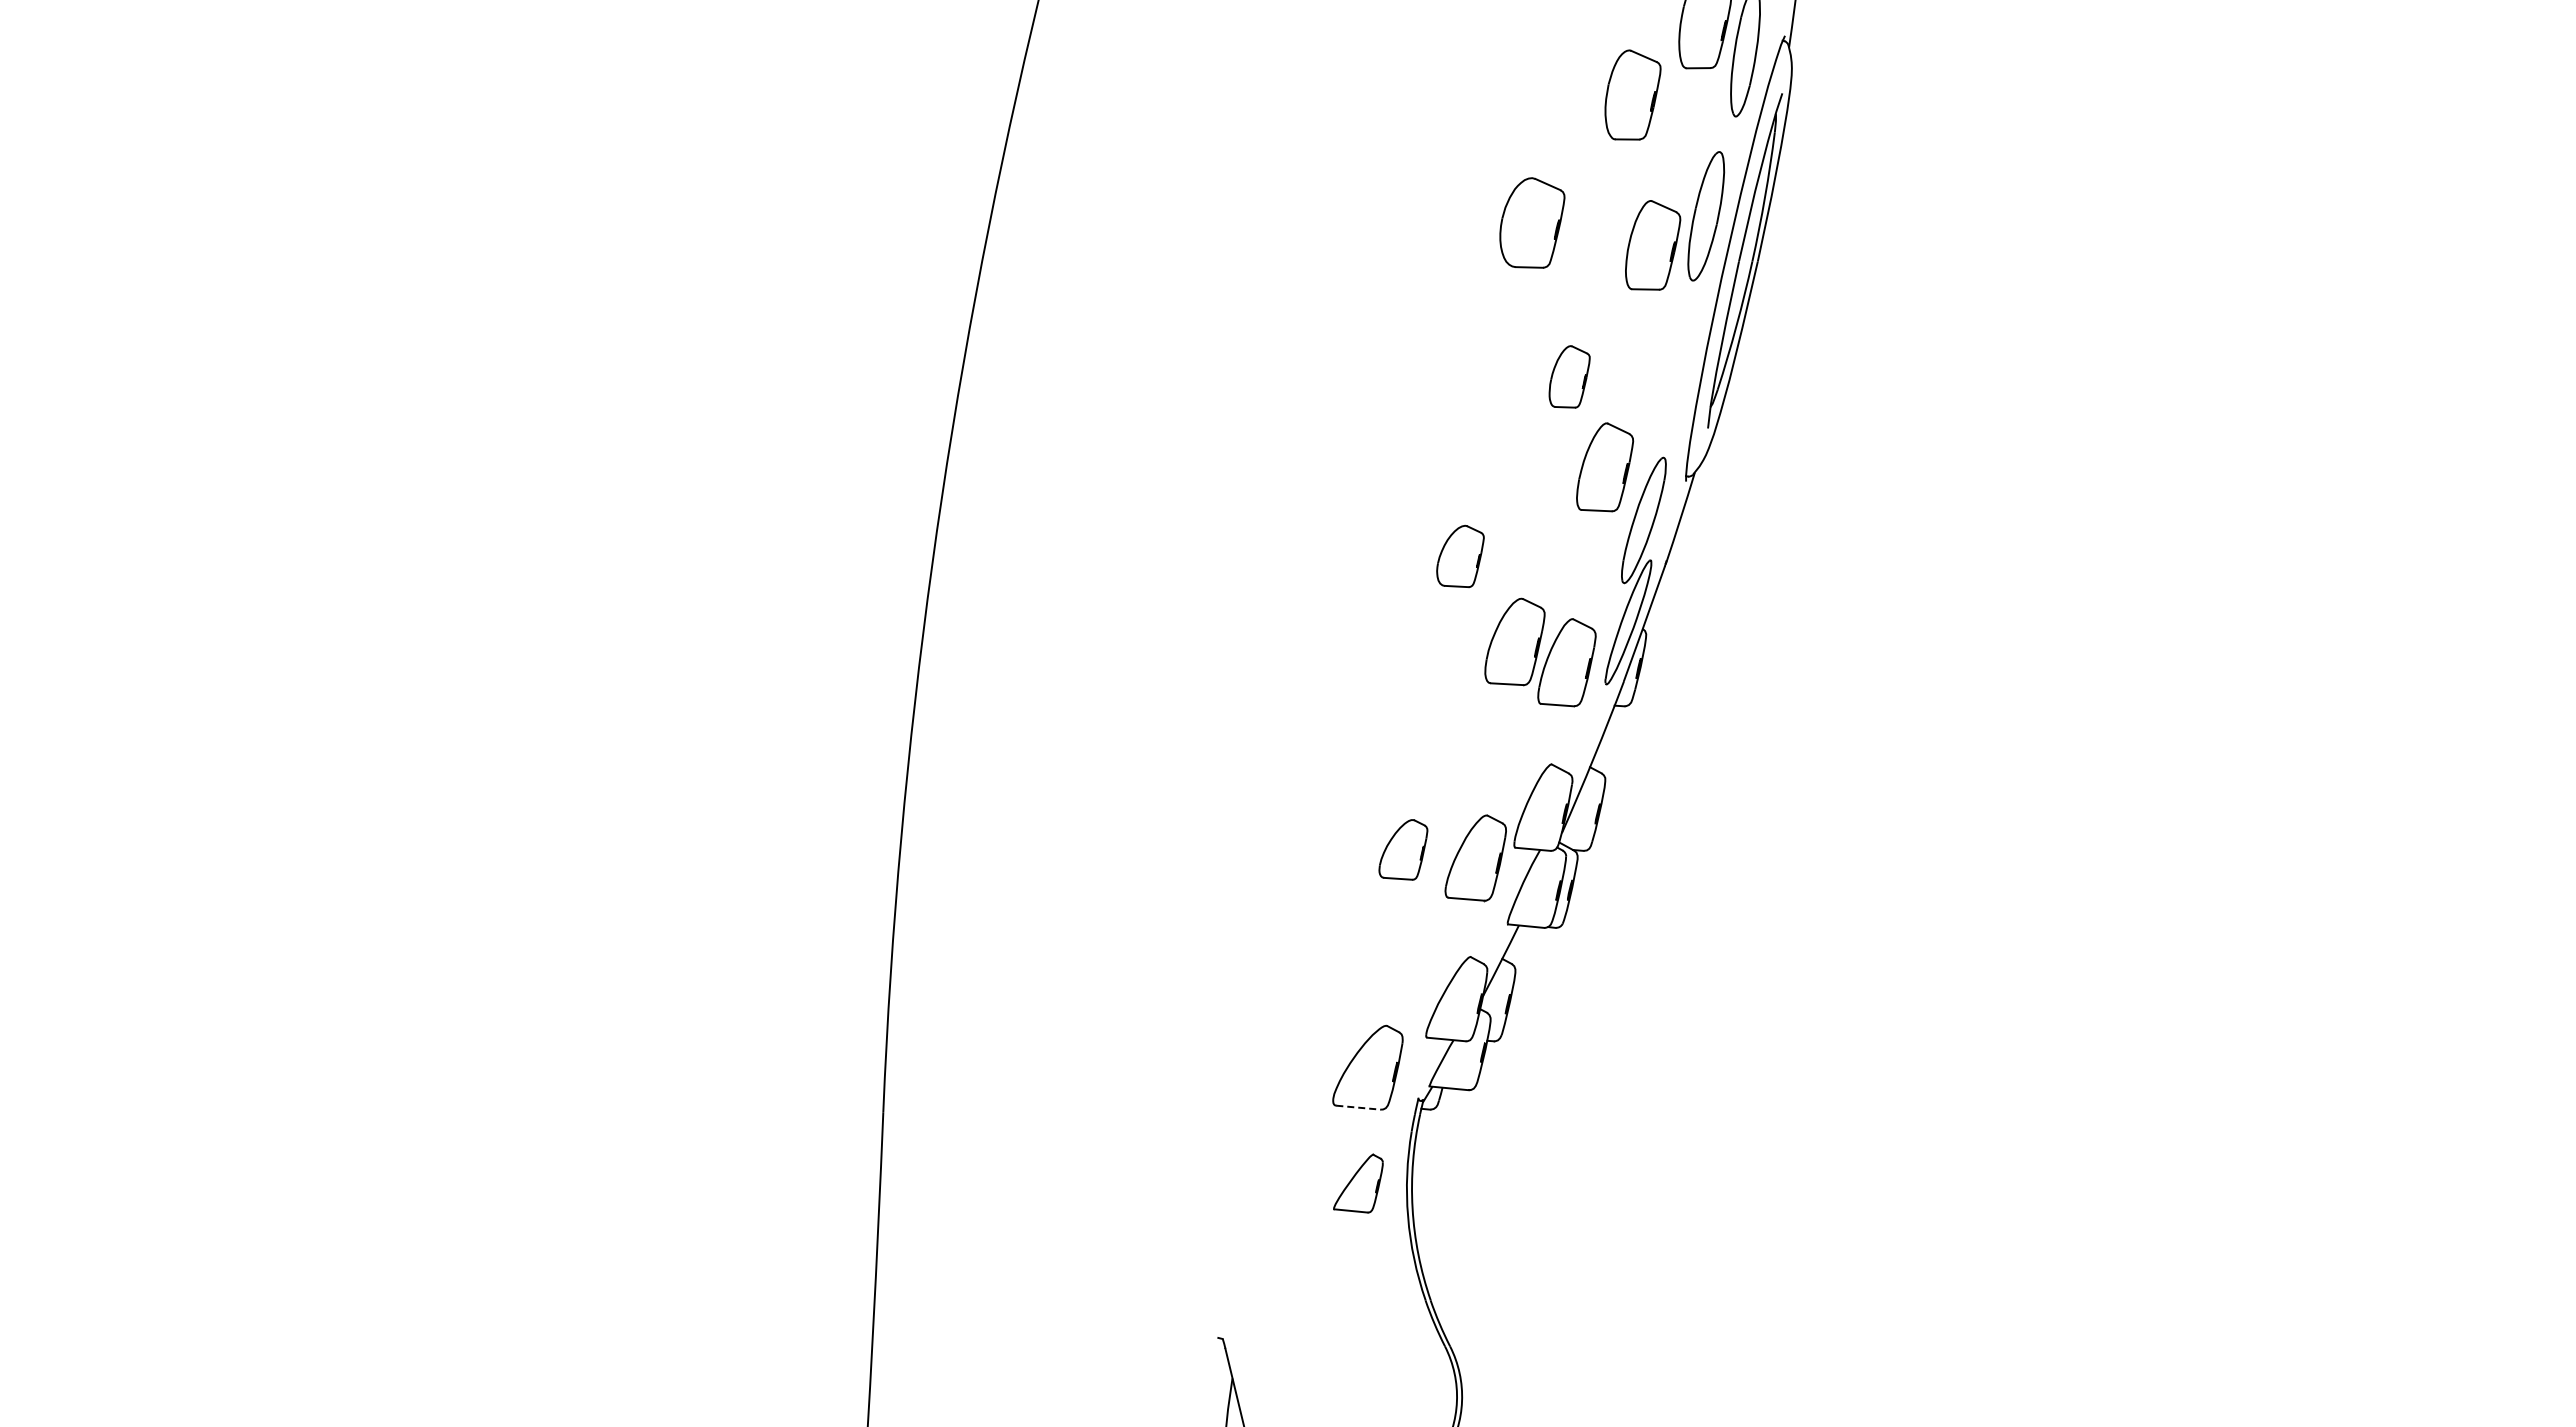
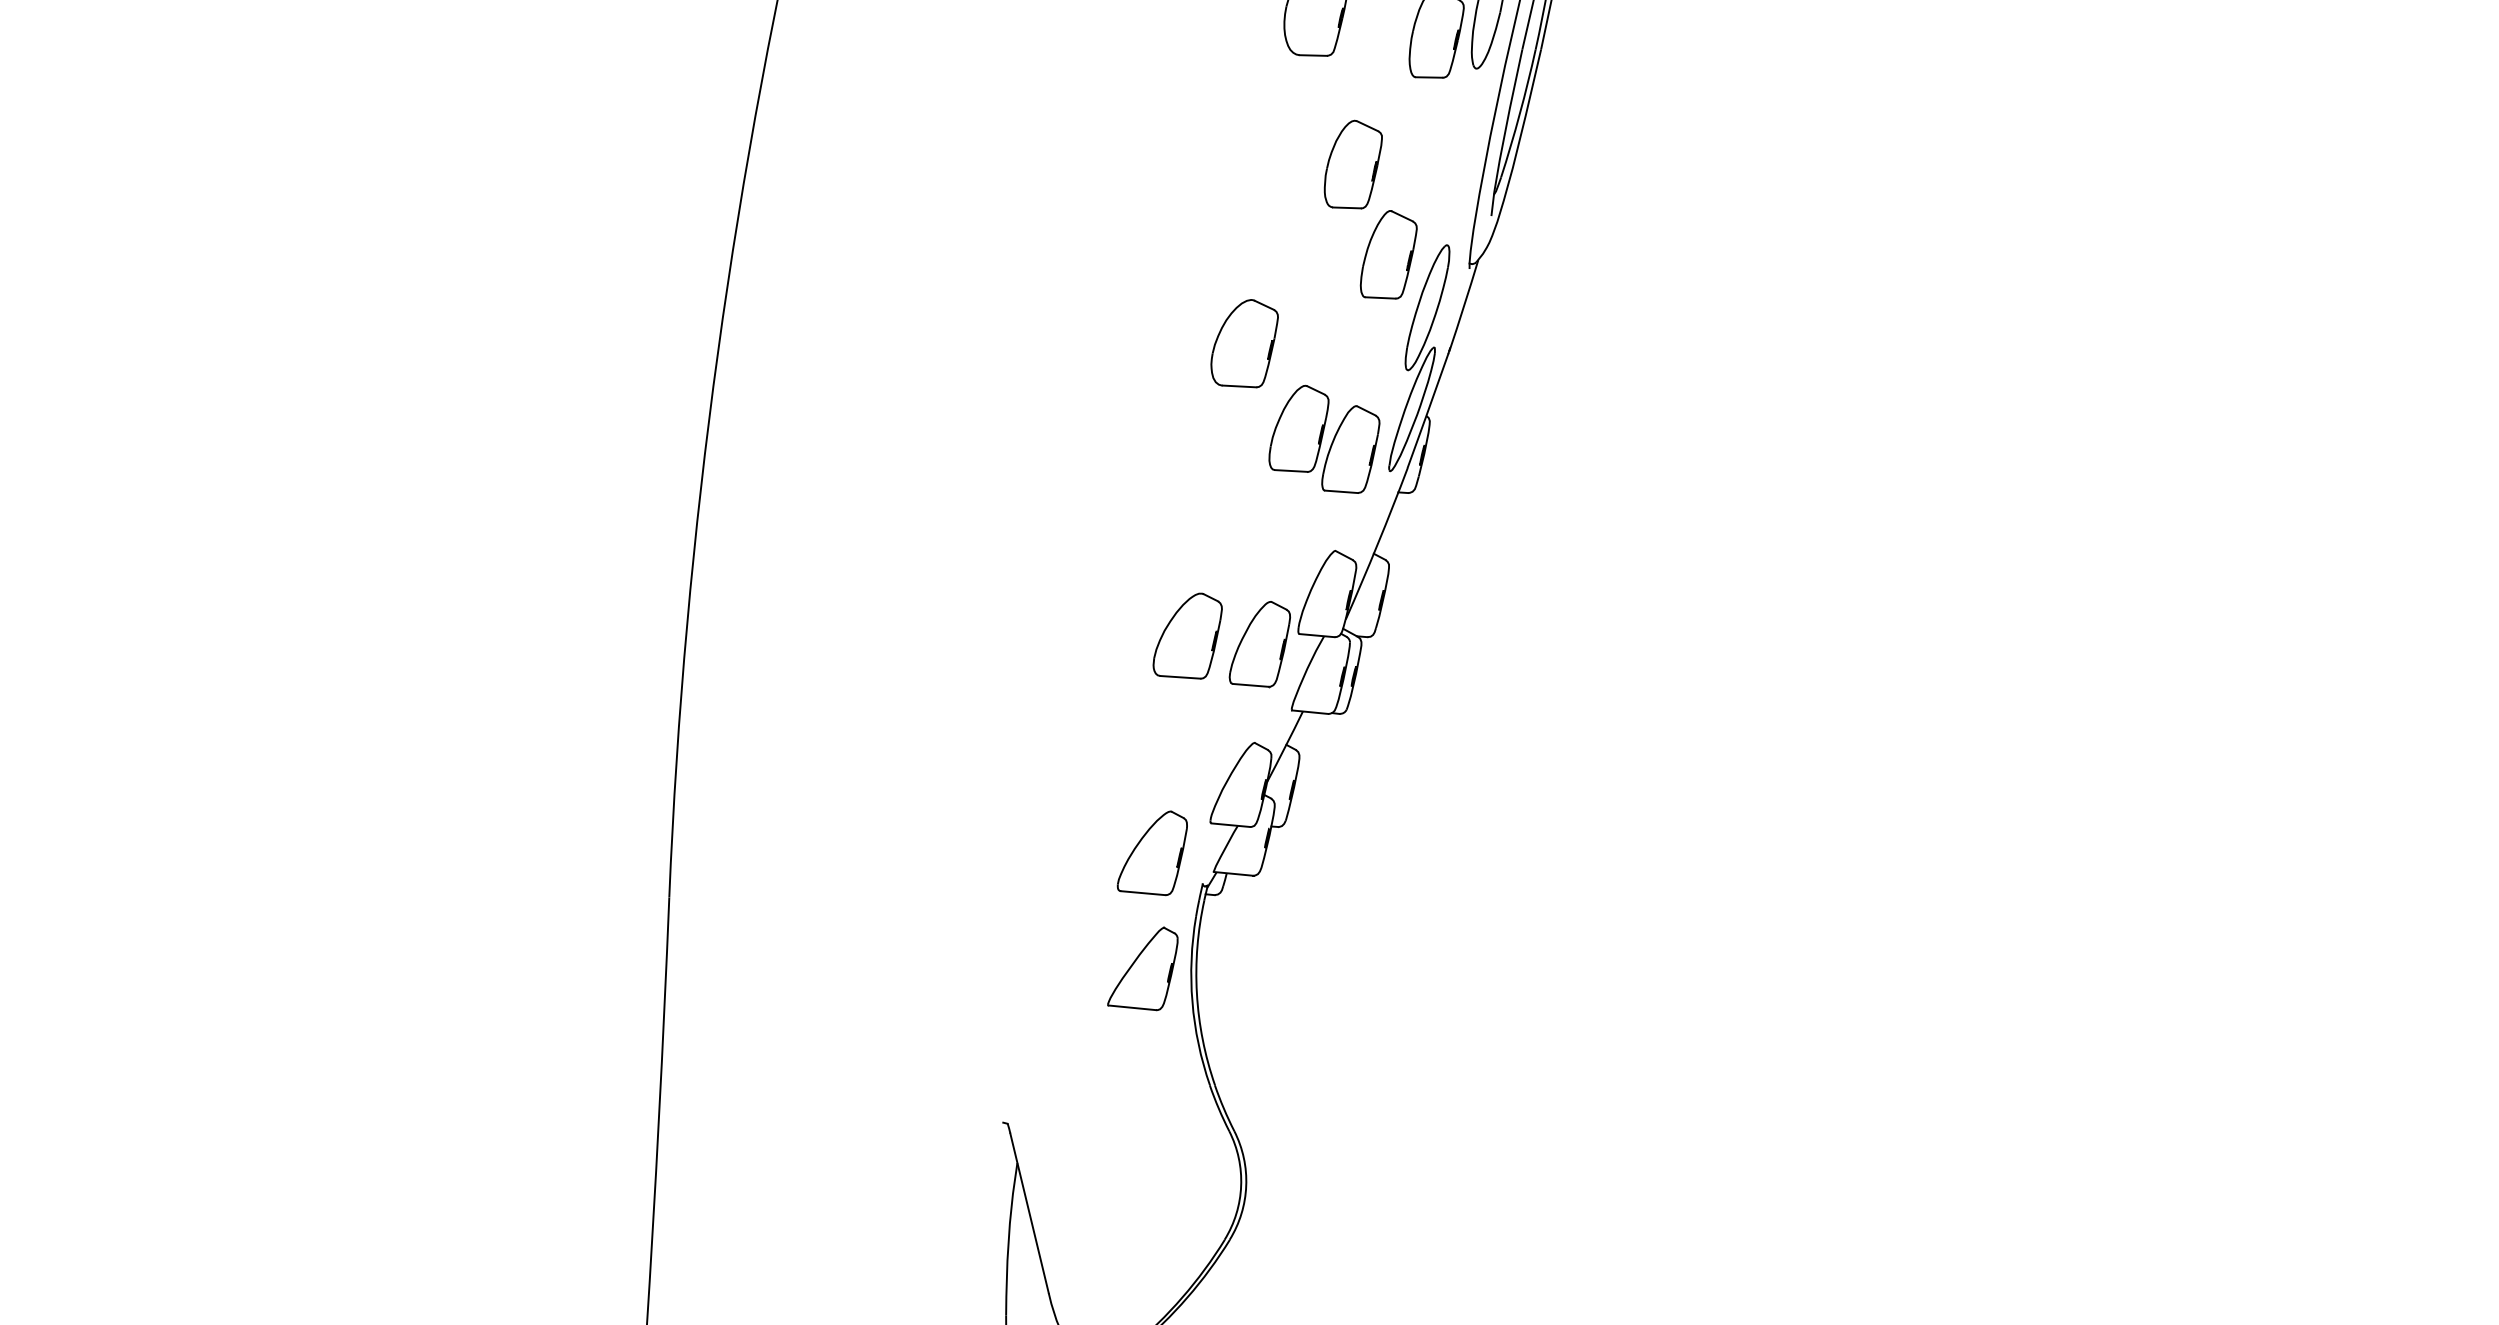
part: (1569, 376) -> (1353, 164), size x1.43
part: (1460, 556) -> (1244, 343), size x1.43
part: (1403, 849) -> (1187, 635), size x1.43
line: (1359, 1107) -> (1143, 892), dashed -> solid
part: (1358, 1183) -> (1143, 968), size x1.43

